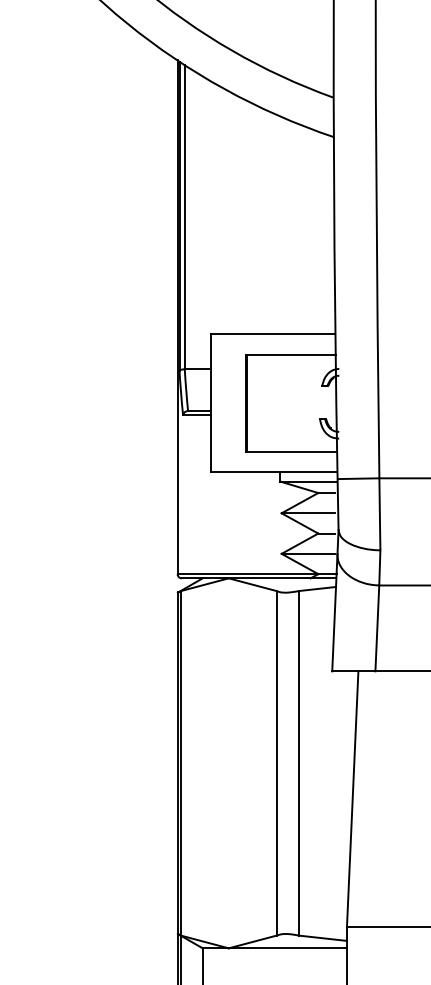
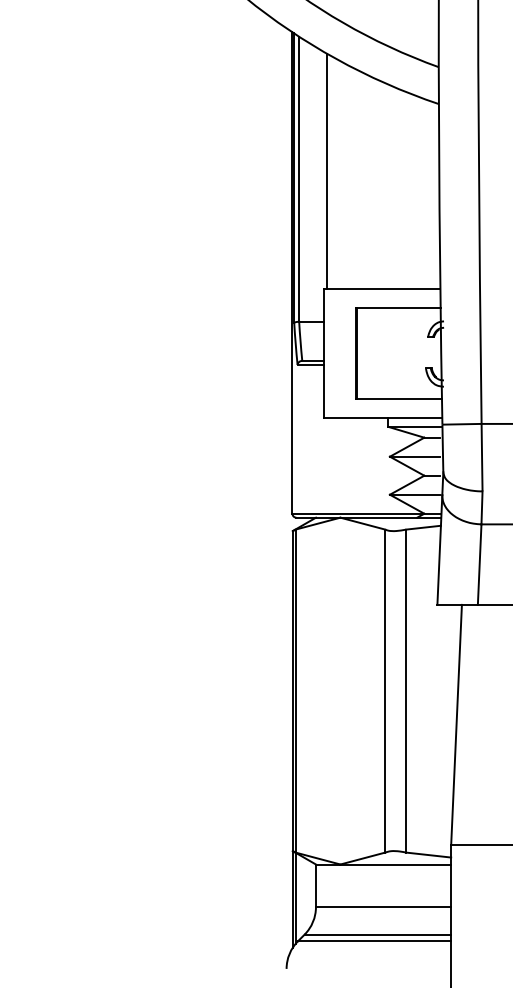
line: (214, 209) -> (327, 171), added

